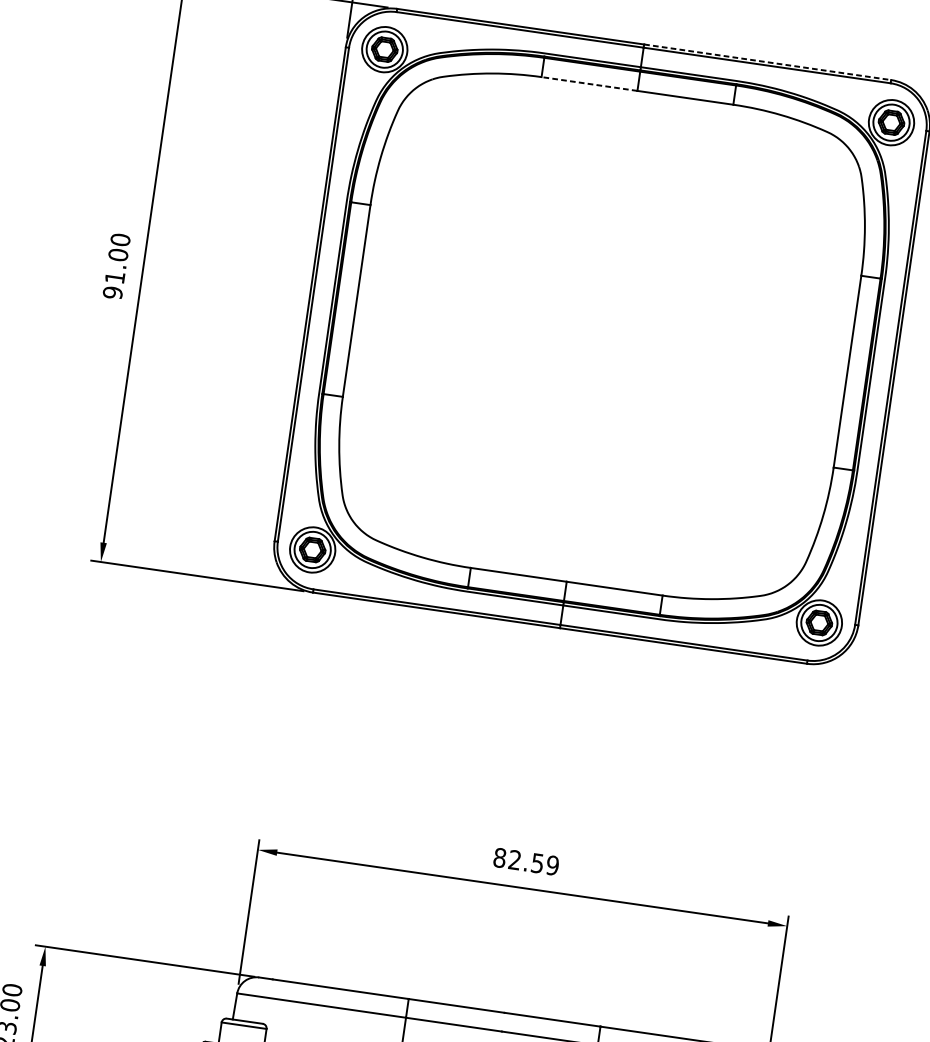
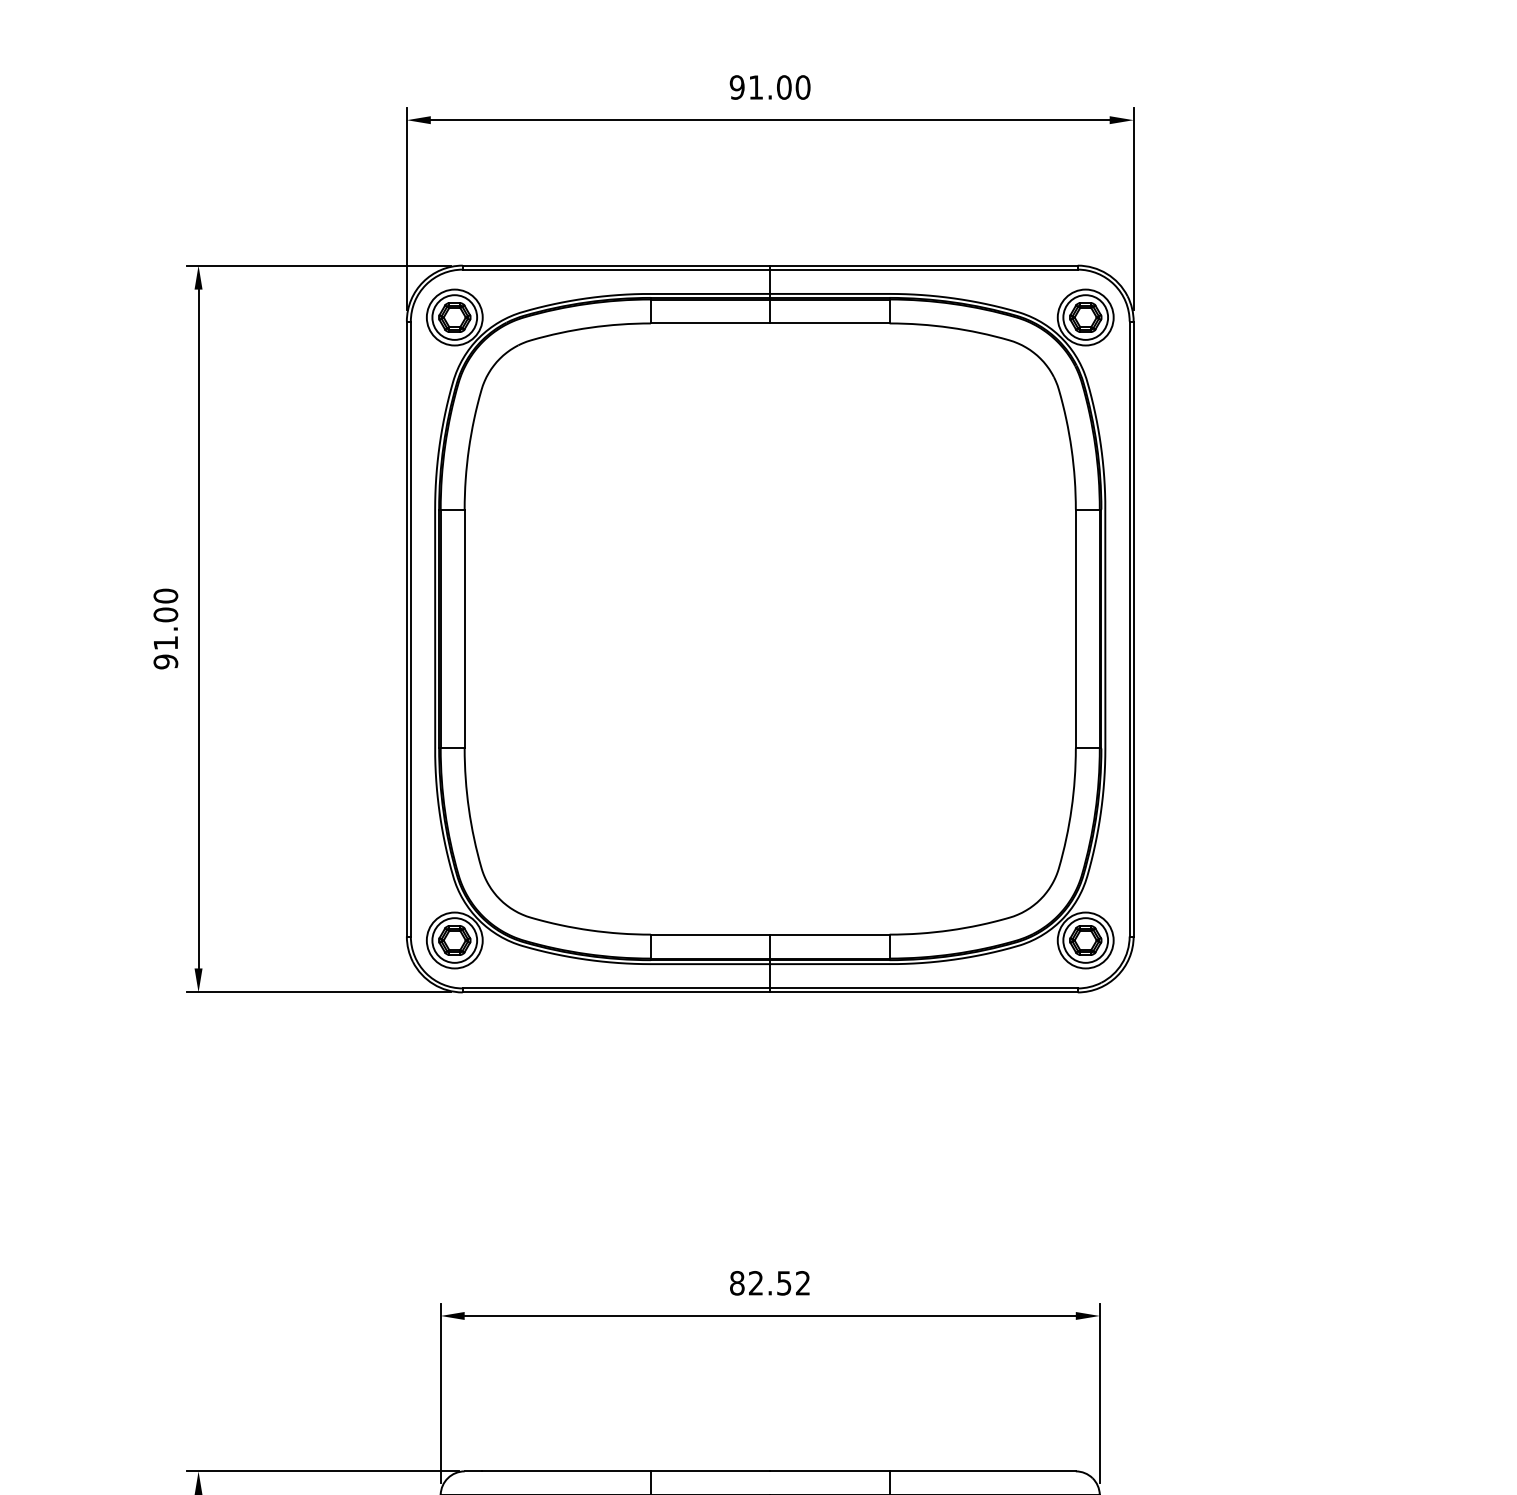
line: (768, 62) -> (924, 265), dashed -> solid
line: (589, 84) -> (710, 323), dashed -> solid
text: (552, 865) -> (802, 1283), 82.59 -> 82.52

